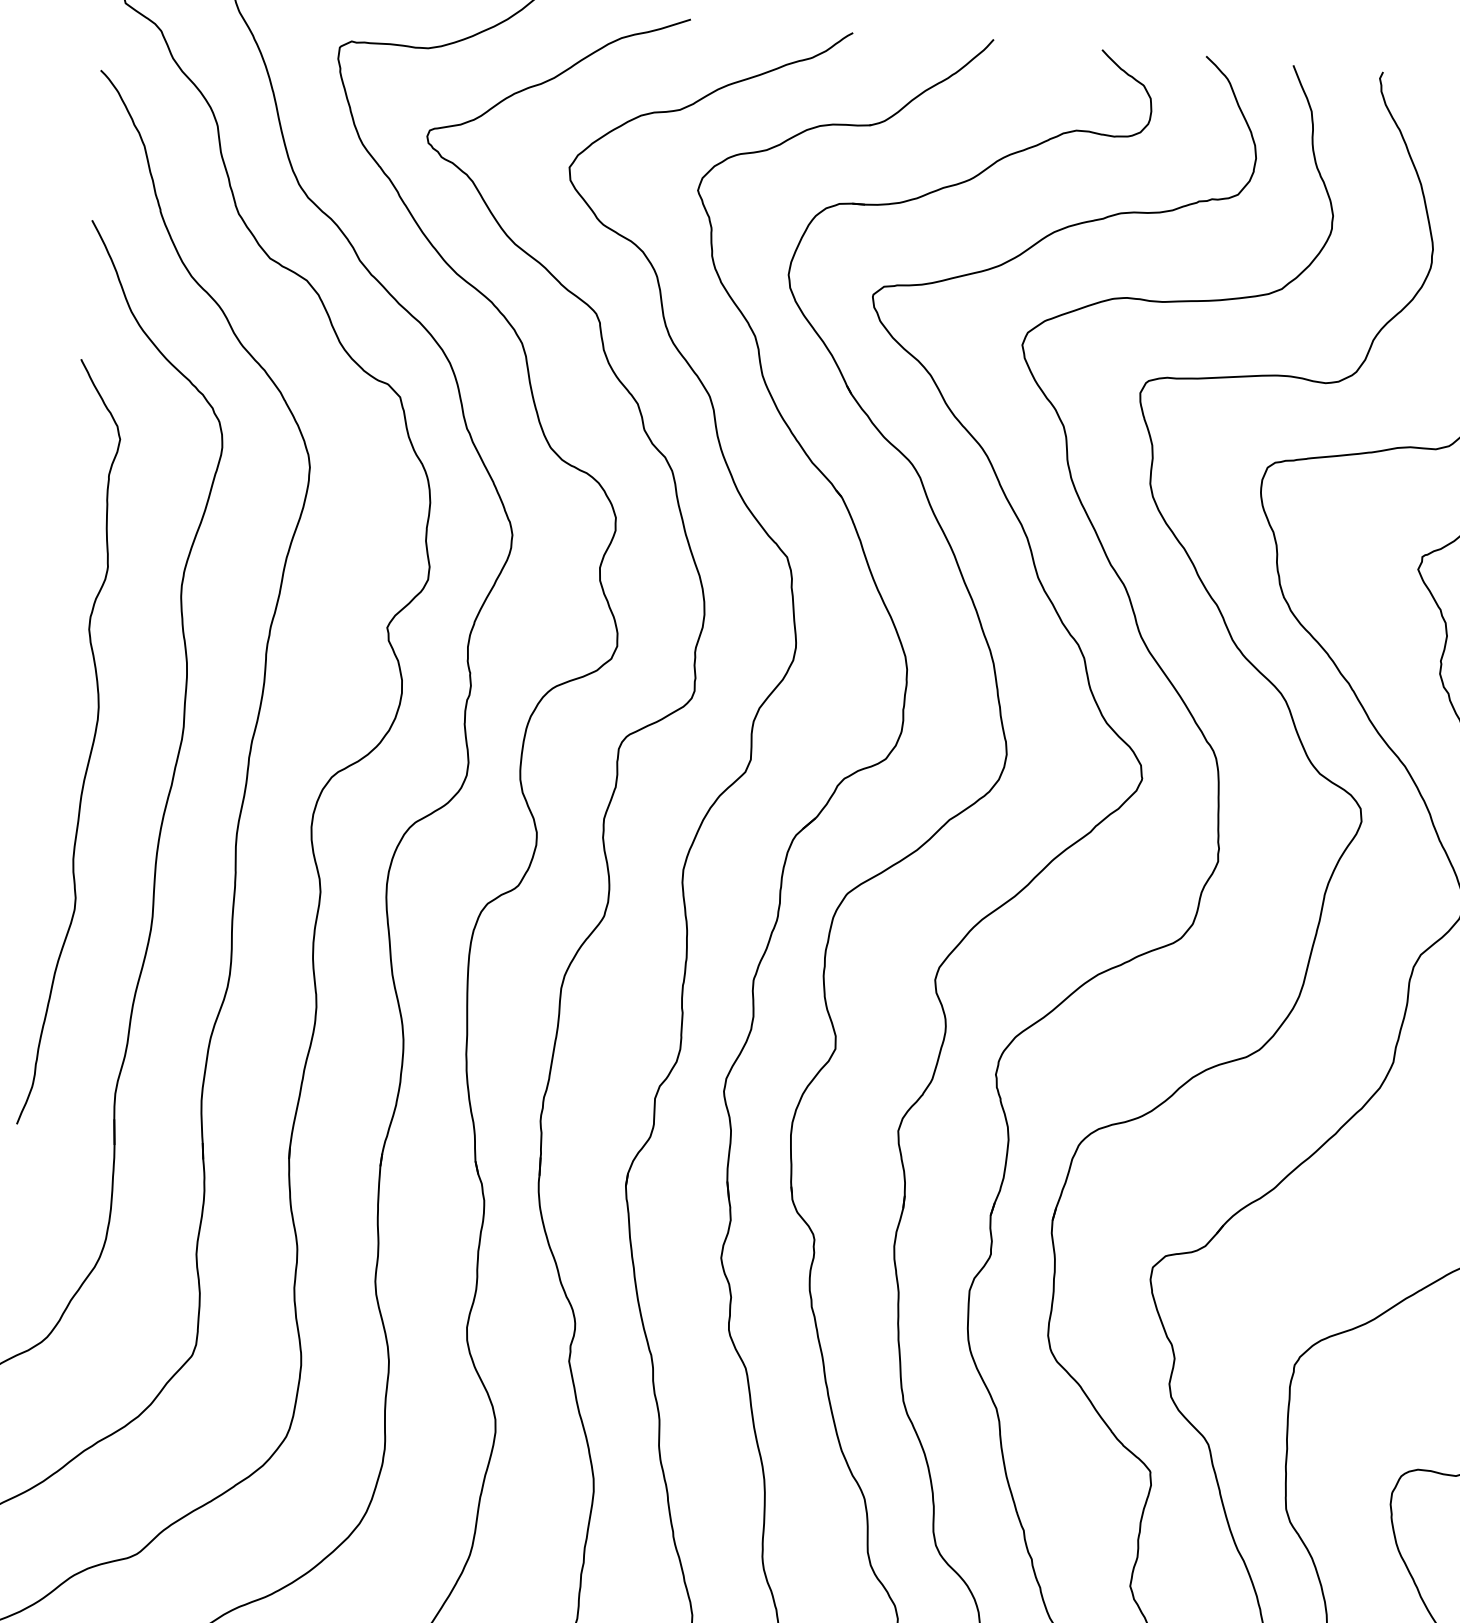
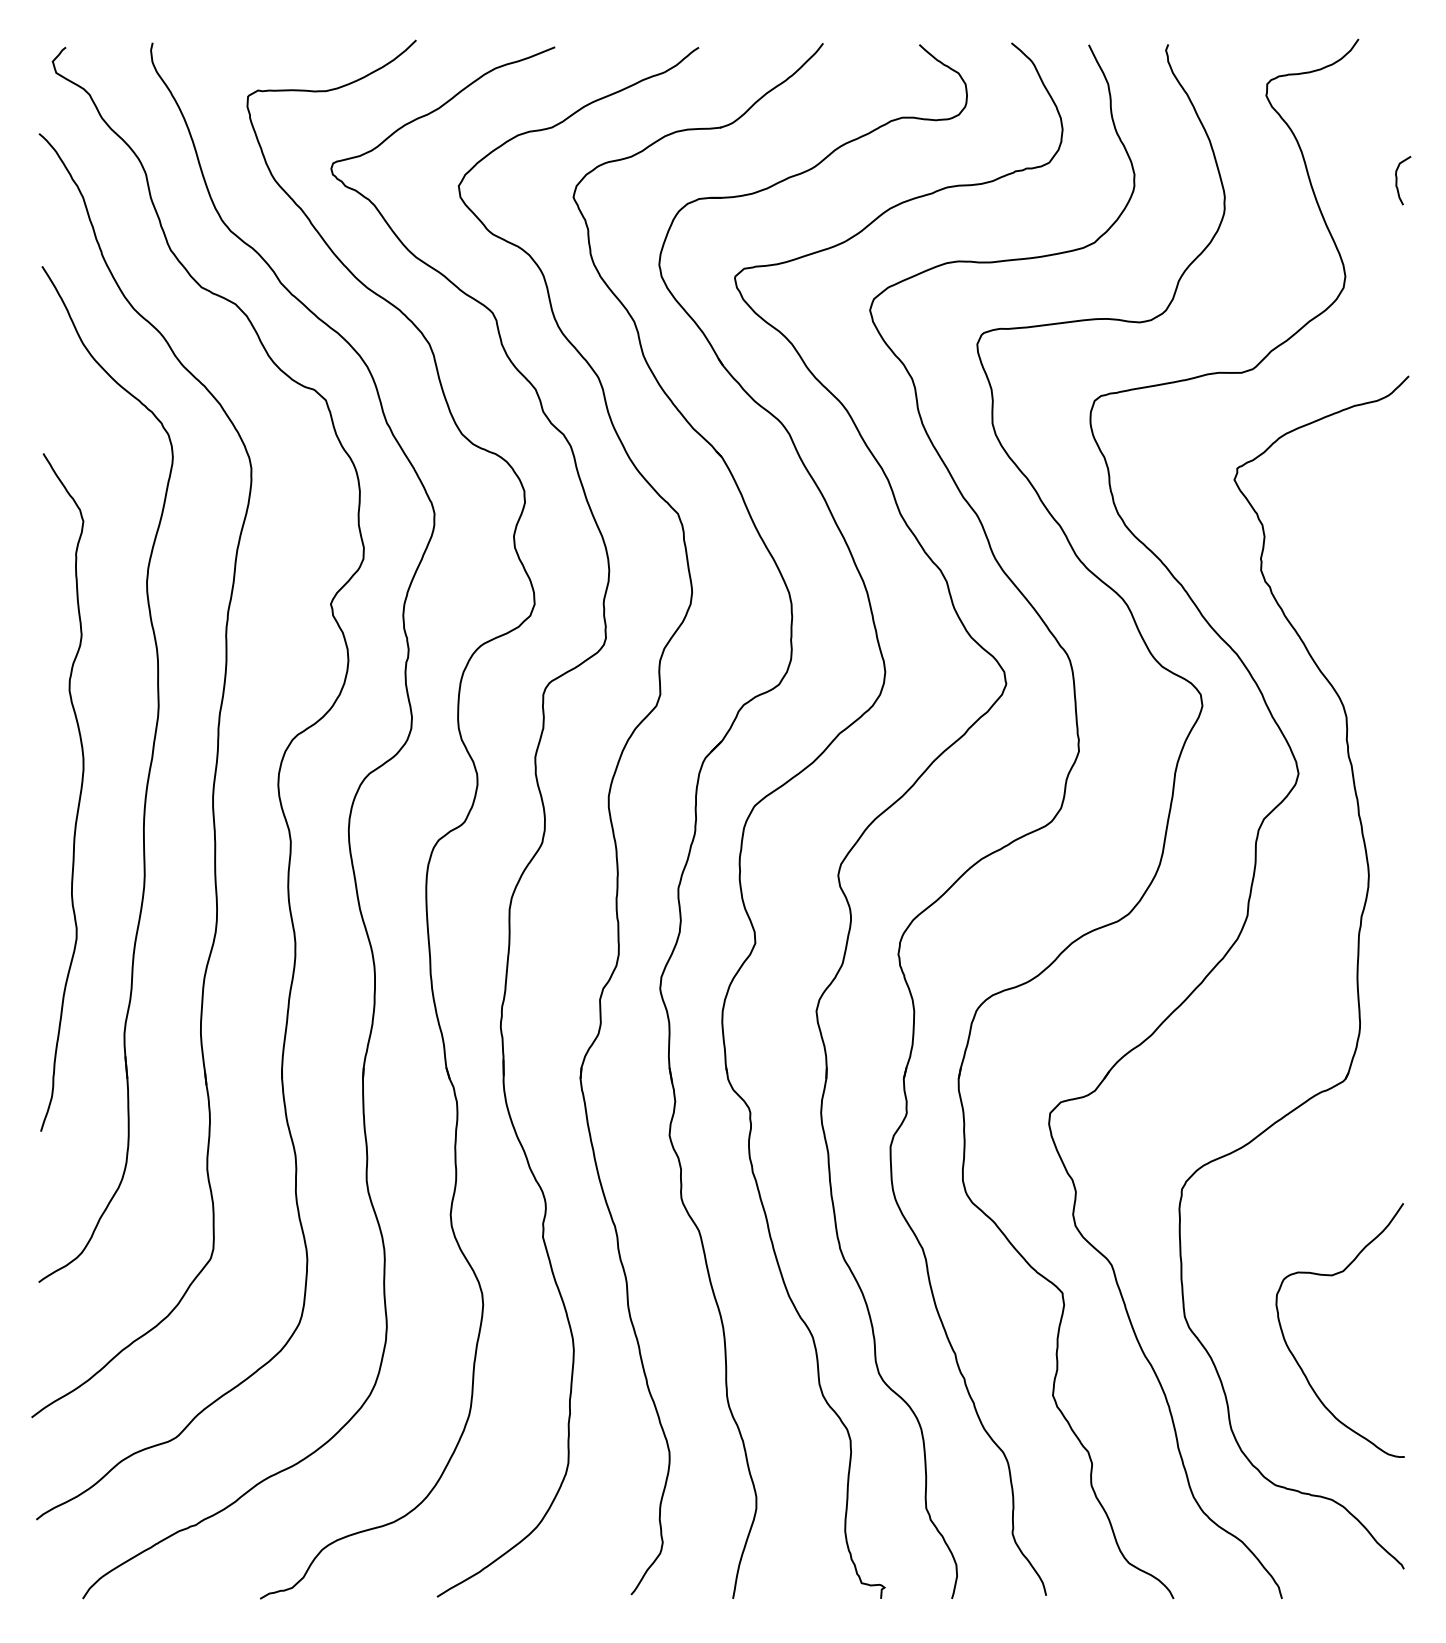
curve: (91, 746) -> (79, 793), moved

